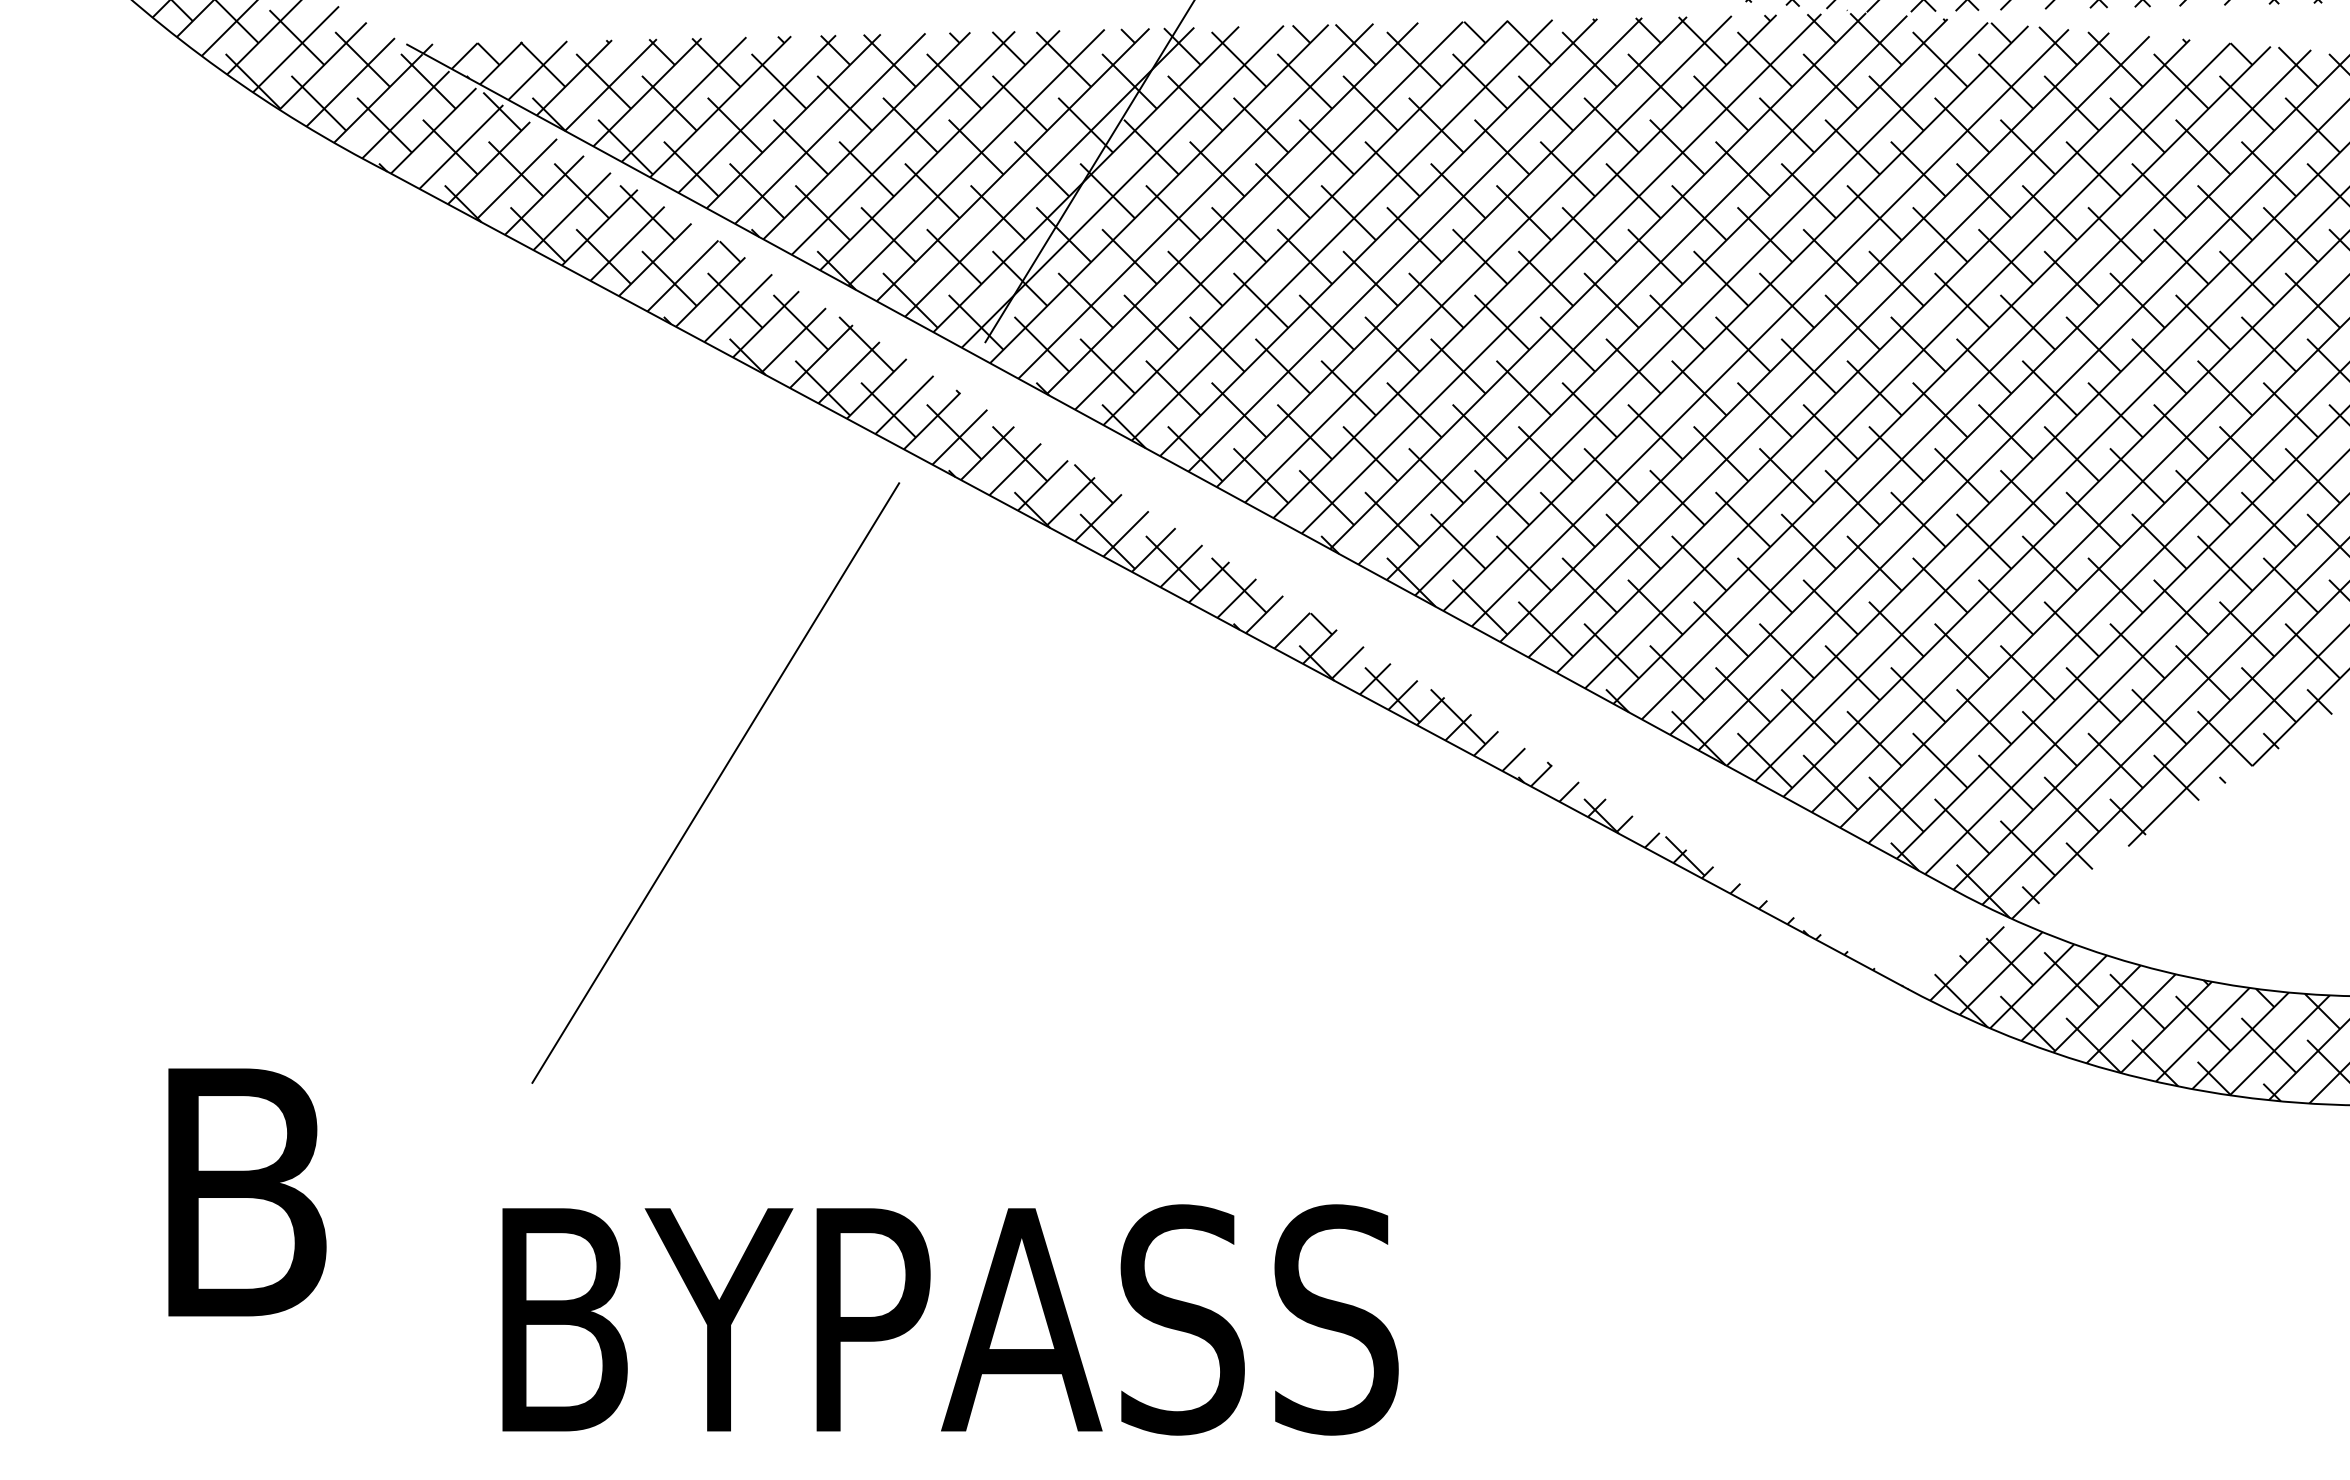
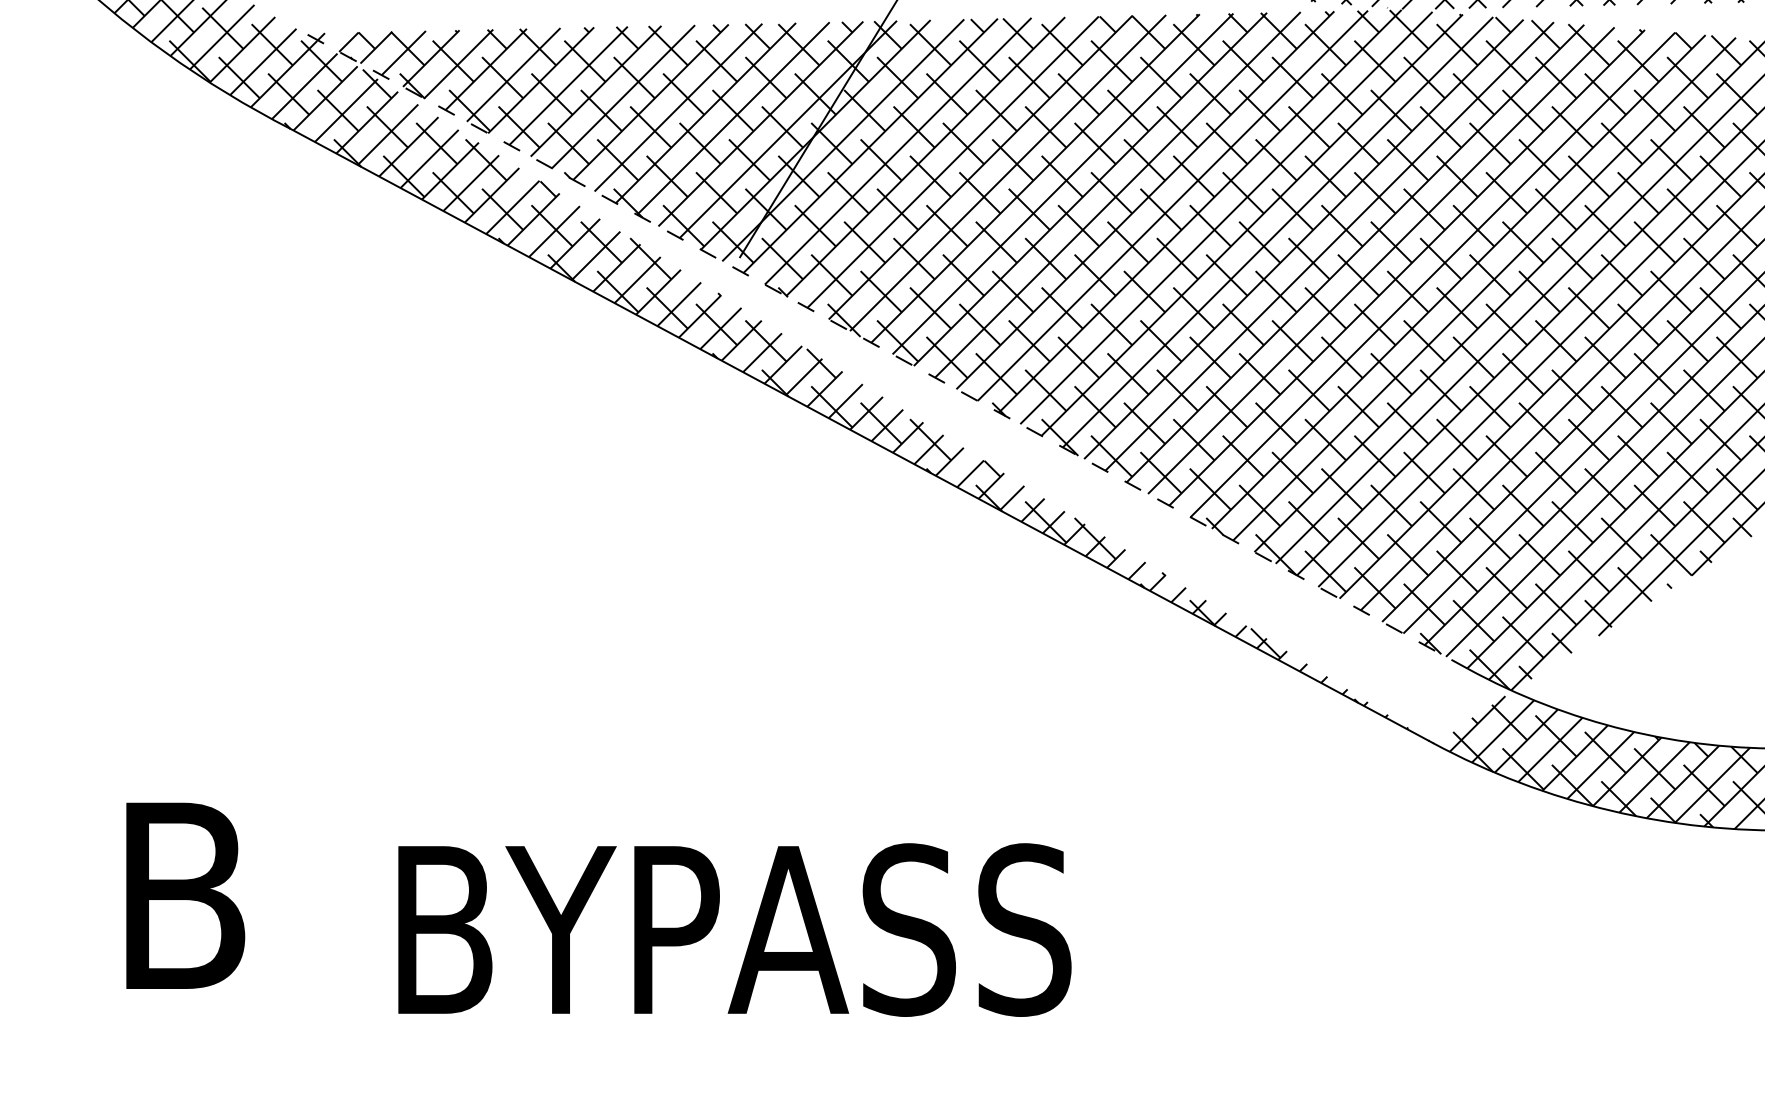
line: (1180, 467) -> (886, 351), solid -> dashed
line: (715, 782) -> (537, 587), removed
text: (950, 1319) -> (734, 929), moved

